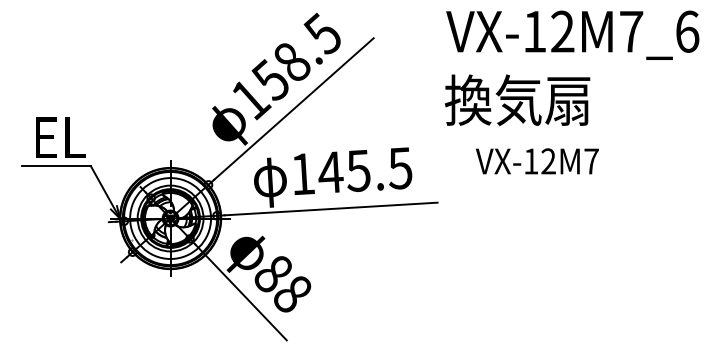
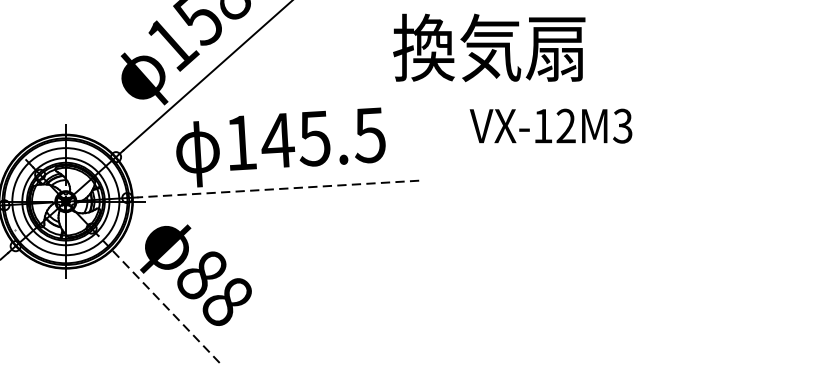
text: (517, 100) -> (489, 48), moved
text: (591, 161) -> (622, 126), VX-12M7 -> VX-12M3
line: (331, 209) -> (278, 189), solid -> dashed
line: (240, 292) -> (158, 299), solid -> dashed

